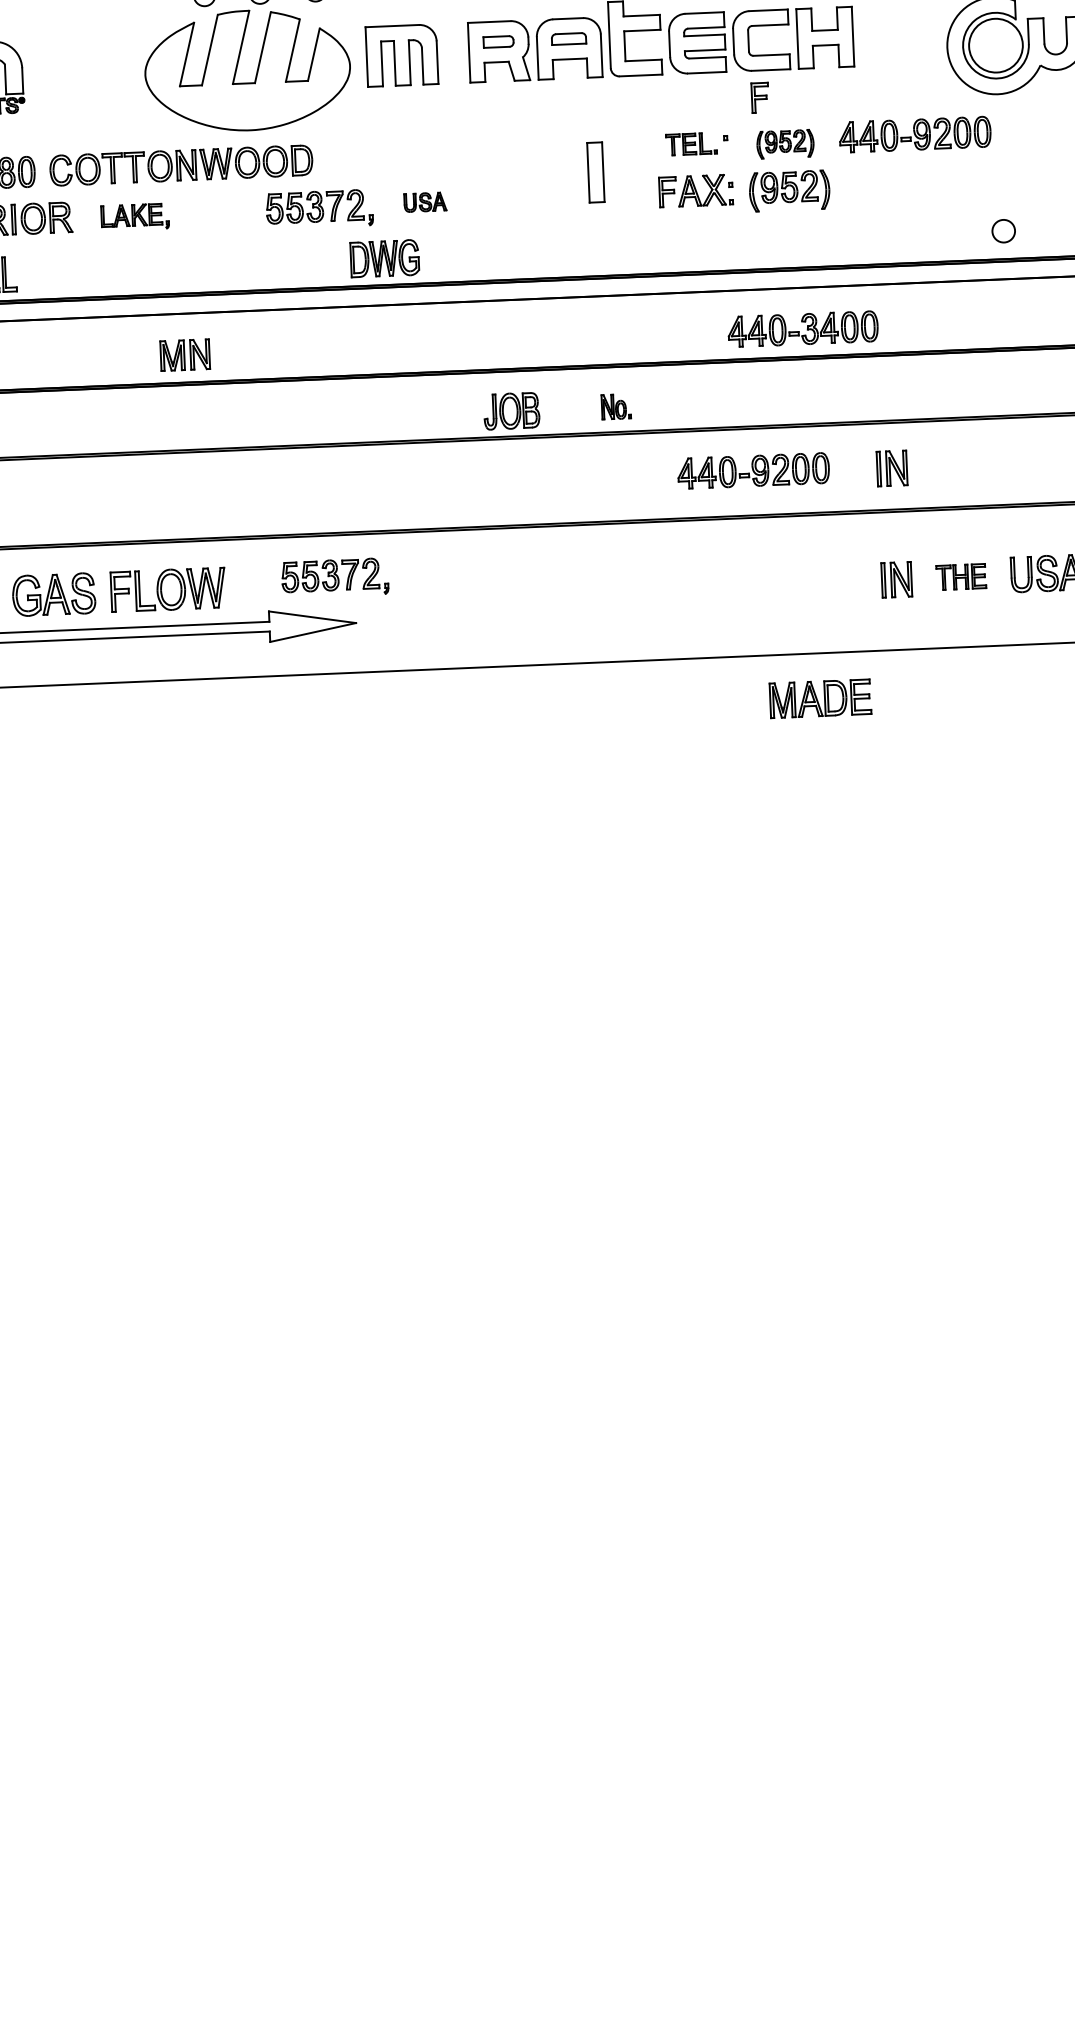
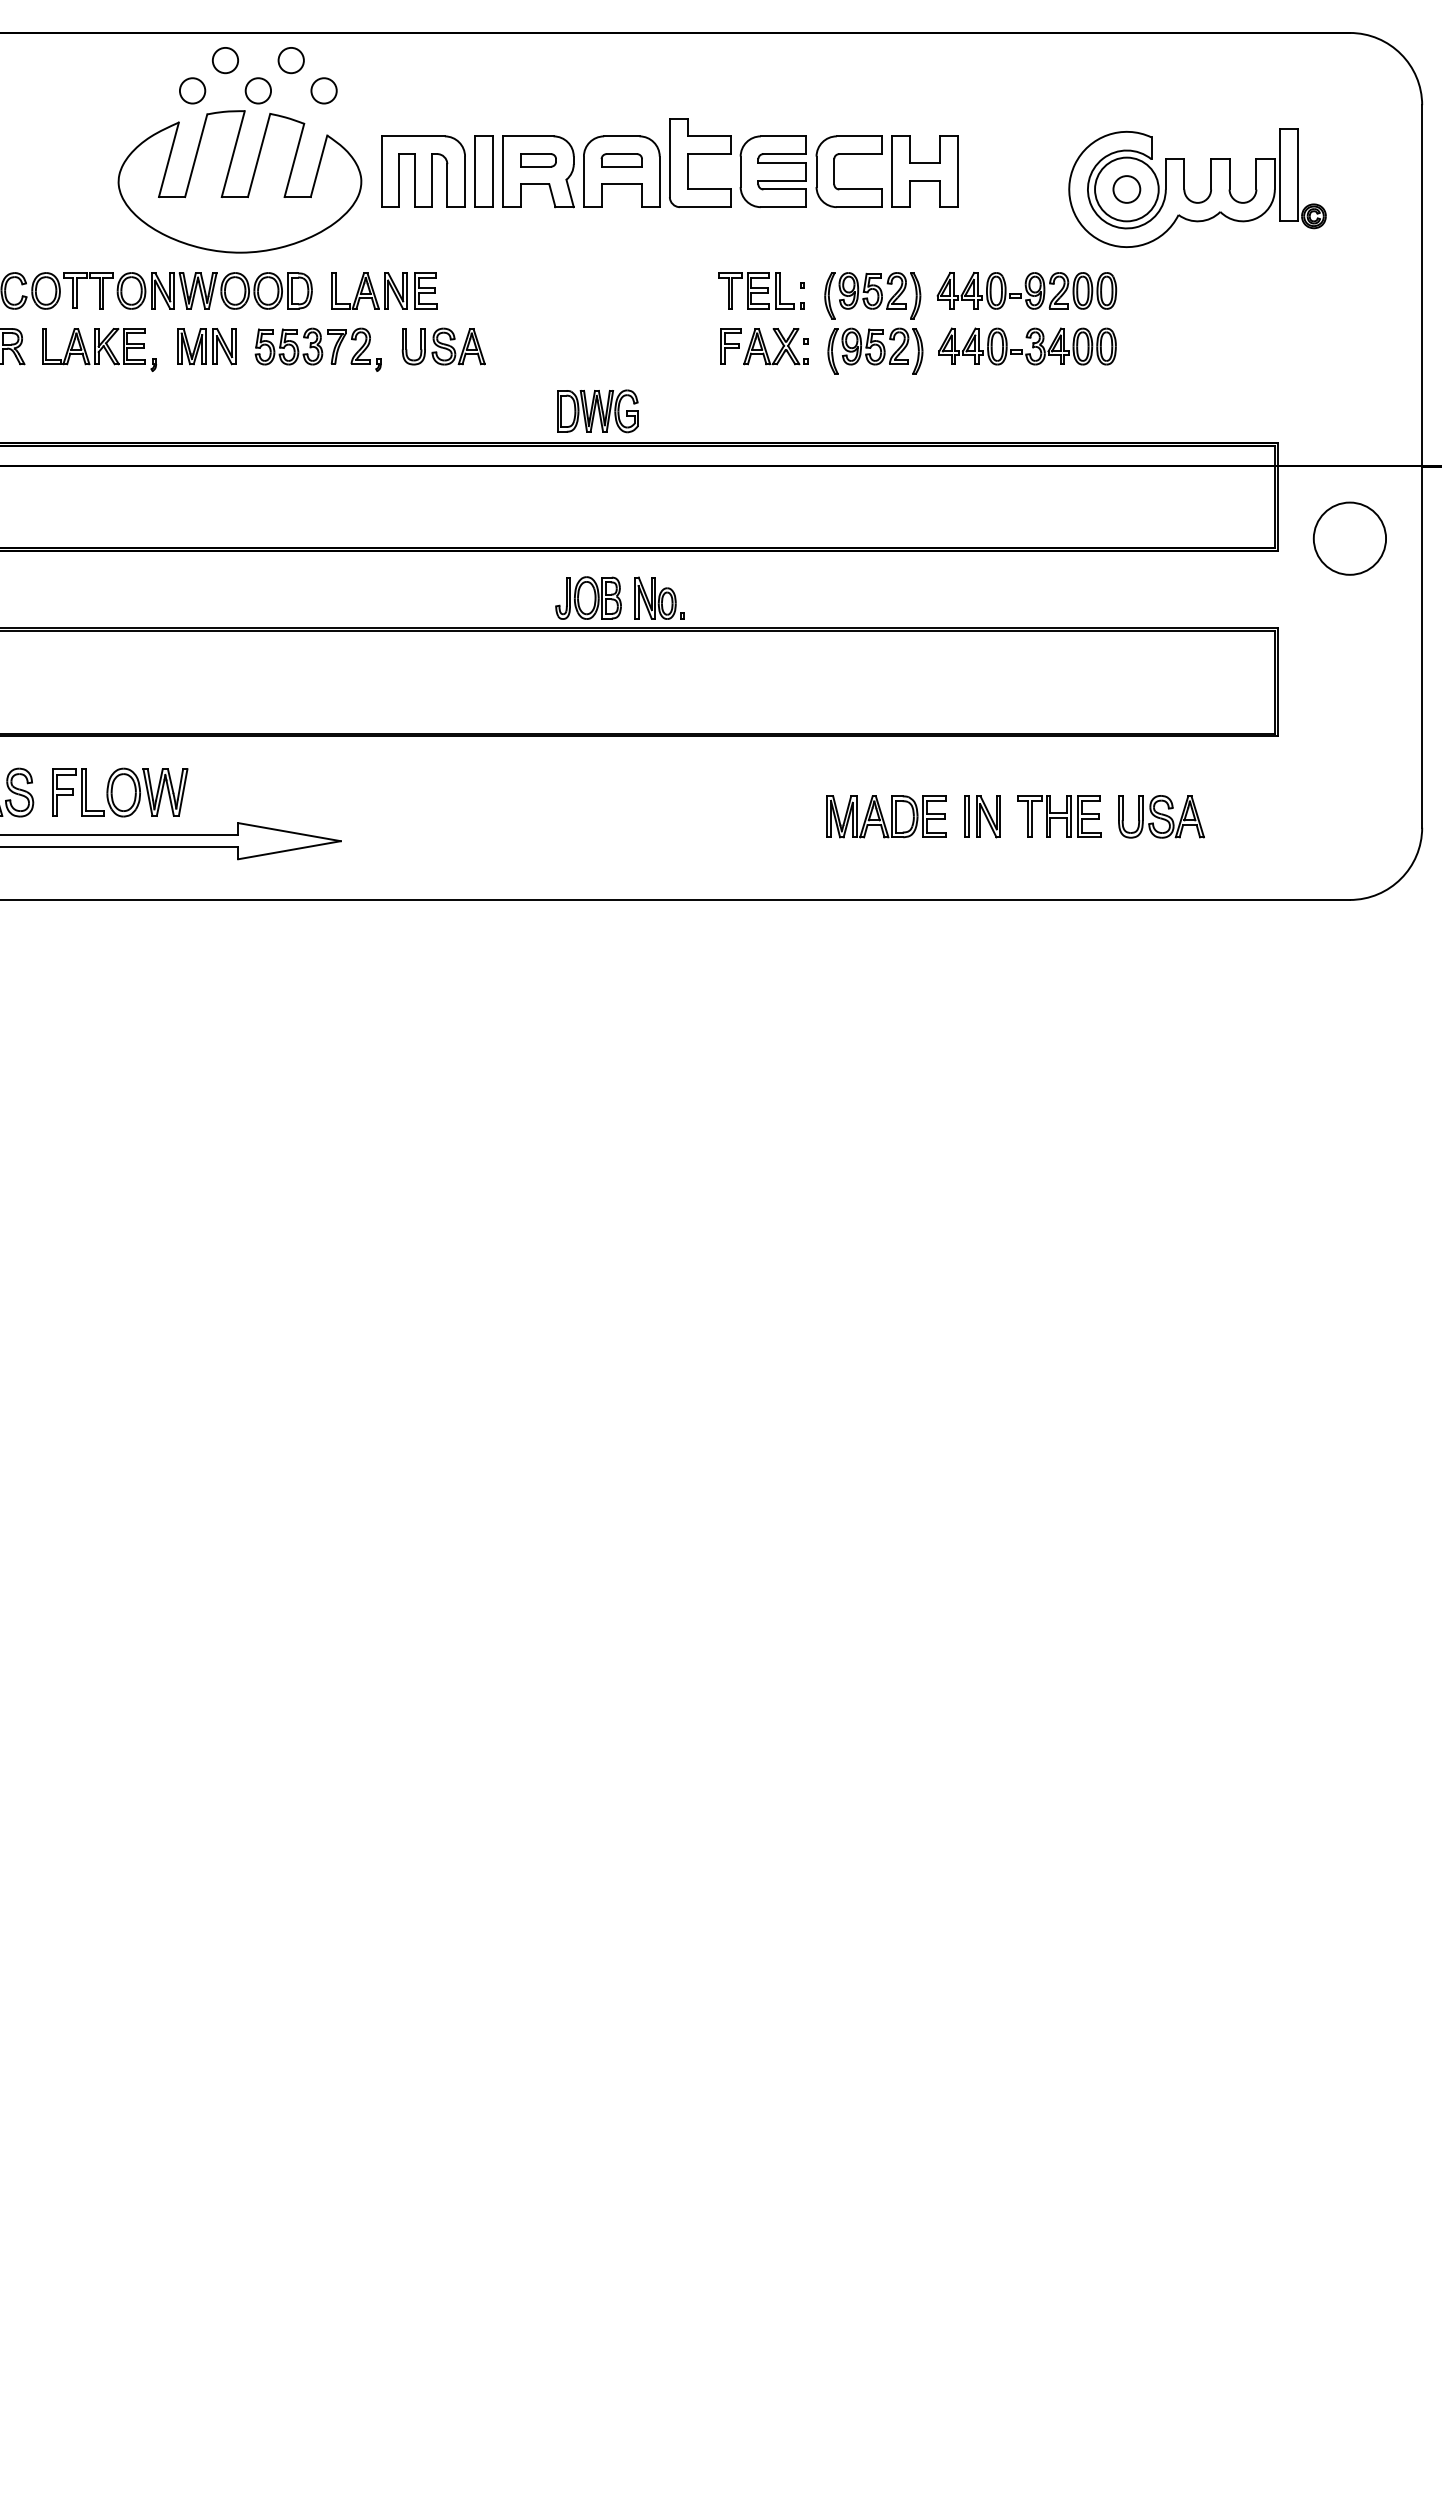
part: (759, 97) -> (844, 239), removed
part: (691, 143) -> (761, 290), size x1.43
part: (785, 144) -> (872, 295), size x1.43
part: (373, 157) -> (384, 290), added
part: (595, 172) -> (483, 171), moved
part: (425, 202) -> (443, 346), size x1.67
part: (135, 216) -> (99, 349), size x1.43
circle: (1003, 231) -> (1126, 189), moved
part: (384, 258) -> (597, 411), moved
part: (803, 329) -> (1027, 346), moved
part: (184, 355) -> (206, 346), moved
part: (616, 406) -> (659, 597), size x1.43
part: (511, 410) -> (588, 597), moved
part: (891, 468) -> (982, 684), removed
part: (753, 470) -> (818, 680), removed
part: (961, 576) -> (1059, 816), size x1.43
part: (334, 577) -> (317, 786), removed
part: (820, 698) -> (886, 816), moved

